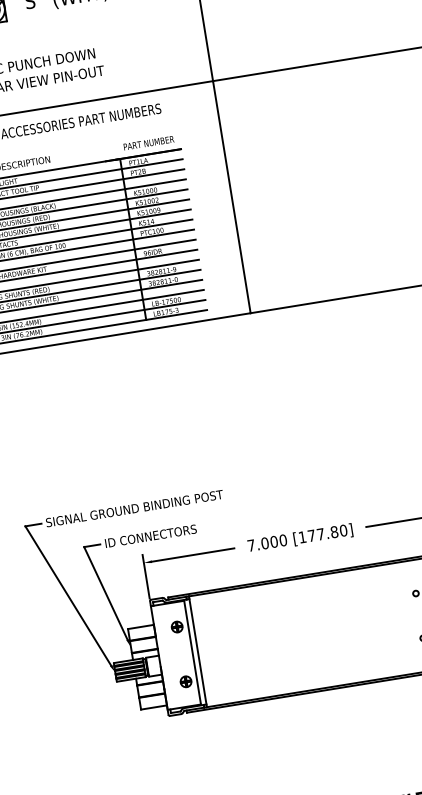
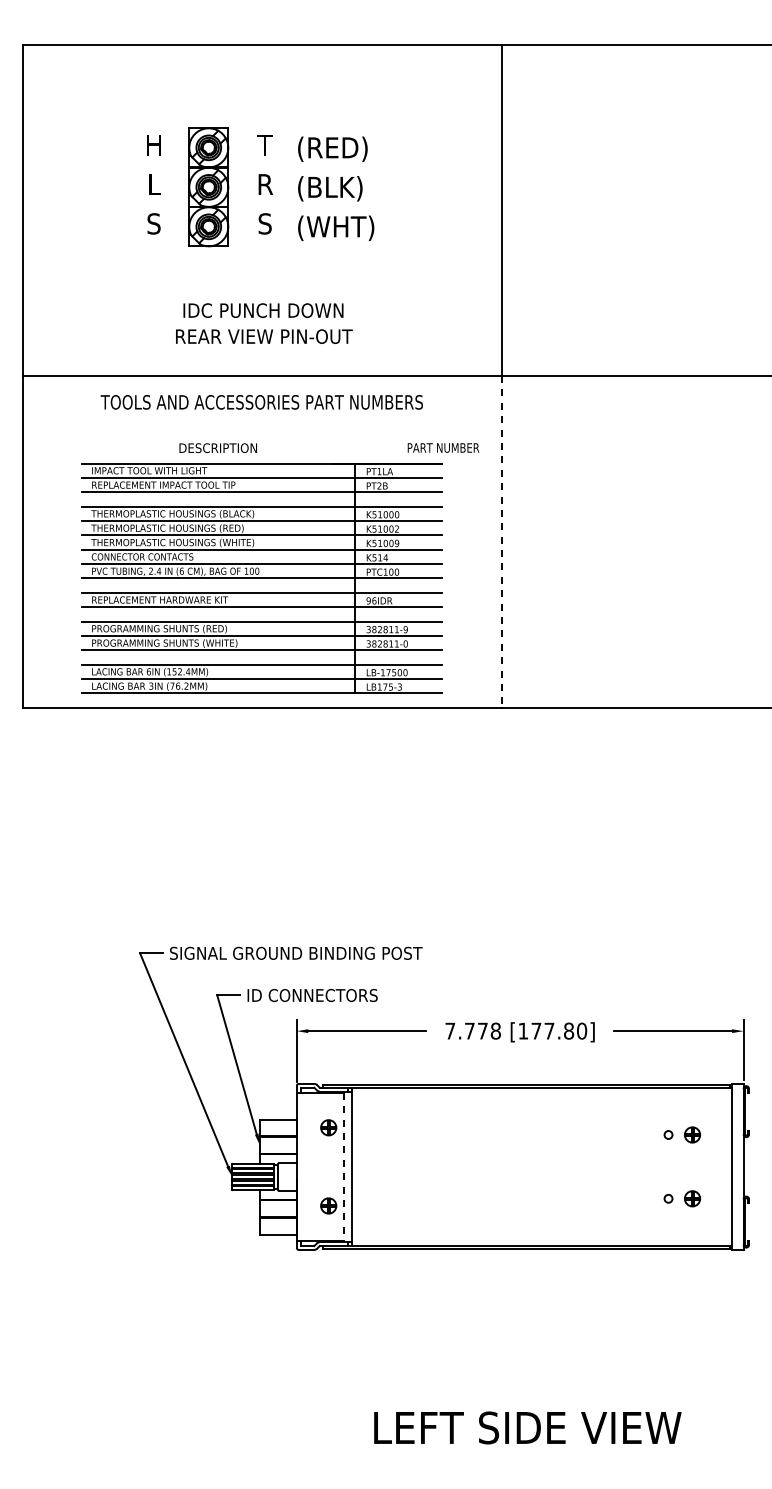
text: (148, 142) -> (443, 447), moved
line: (231, 196) -> (501, 541), solid -> dashed
text: (273, 541) -> (482, 1030), 7.000 -> 7.778
line: (192, 653) -> (344, 1167), solid -> dashed

